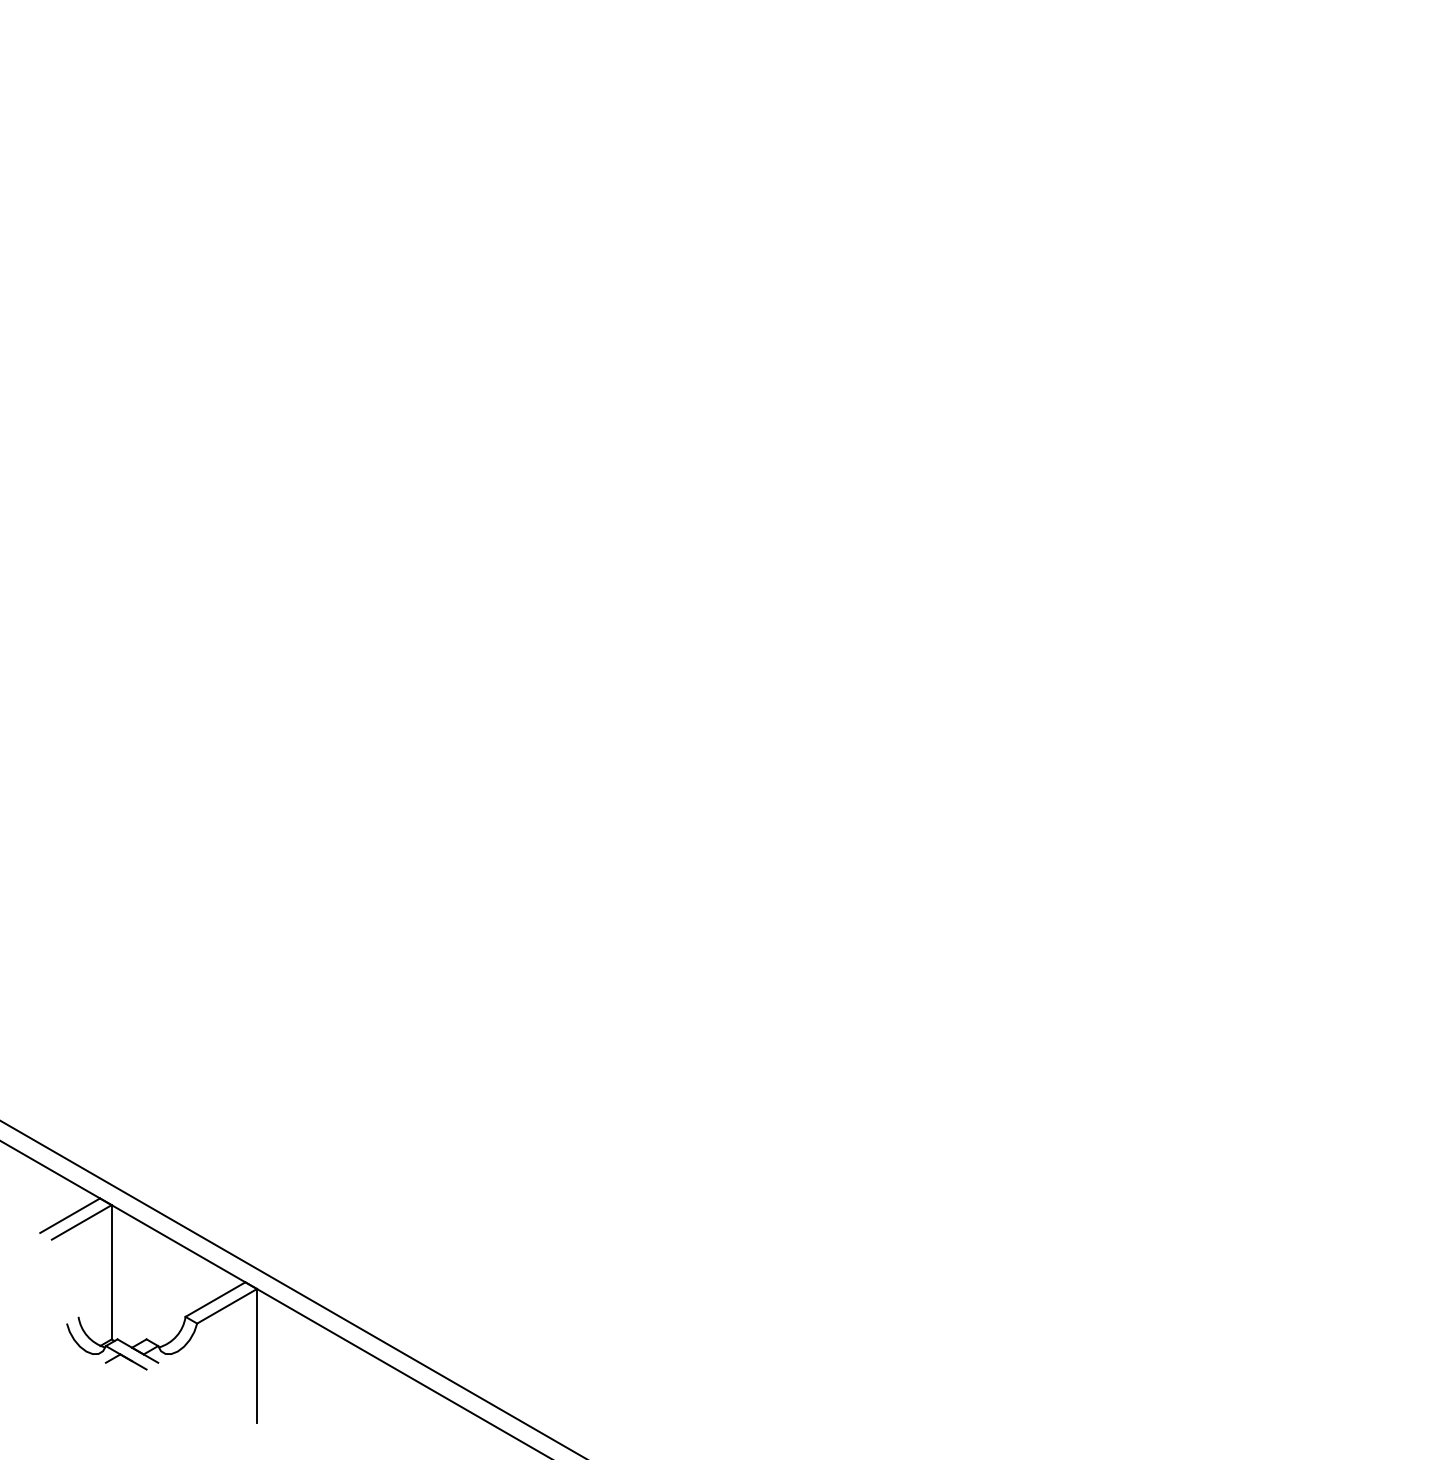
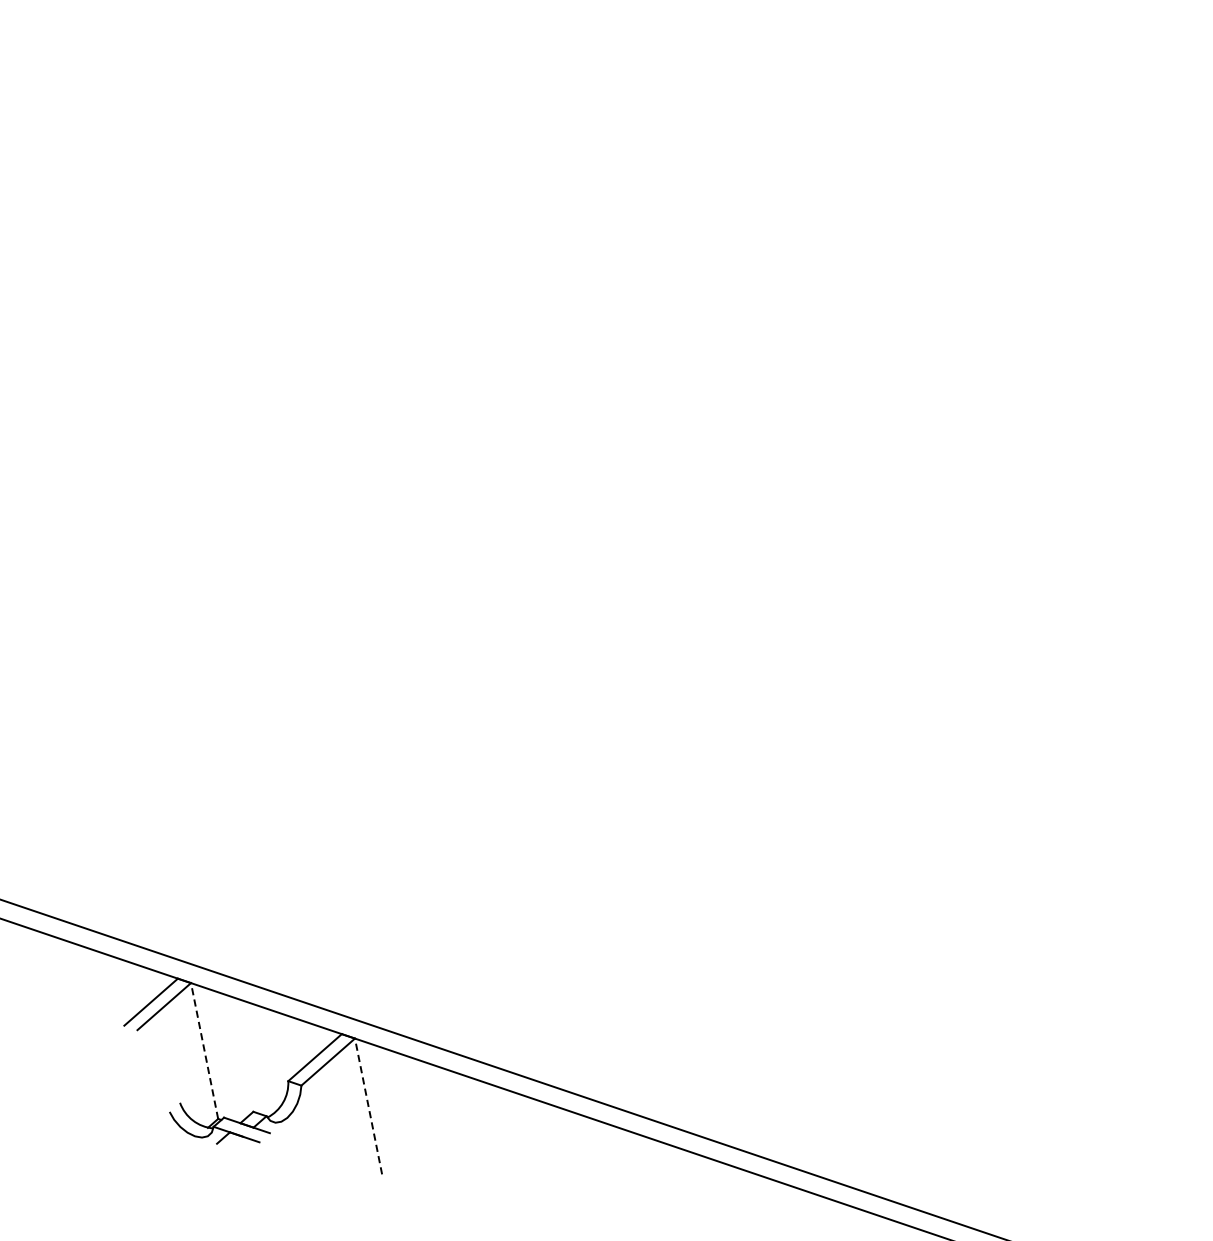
line: (111, 1271) -> (204, 1050), solid -> dashed
line: (257, 1355) -> (368, 1105), solid -> dashed

